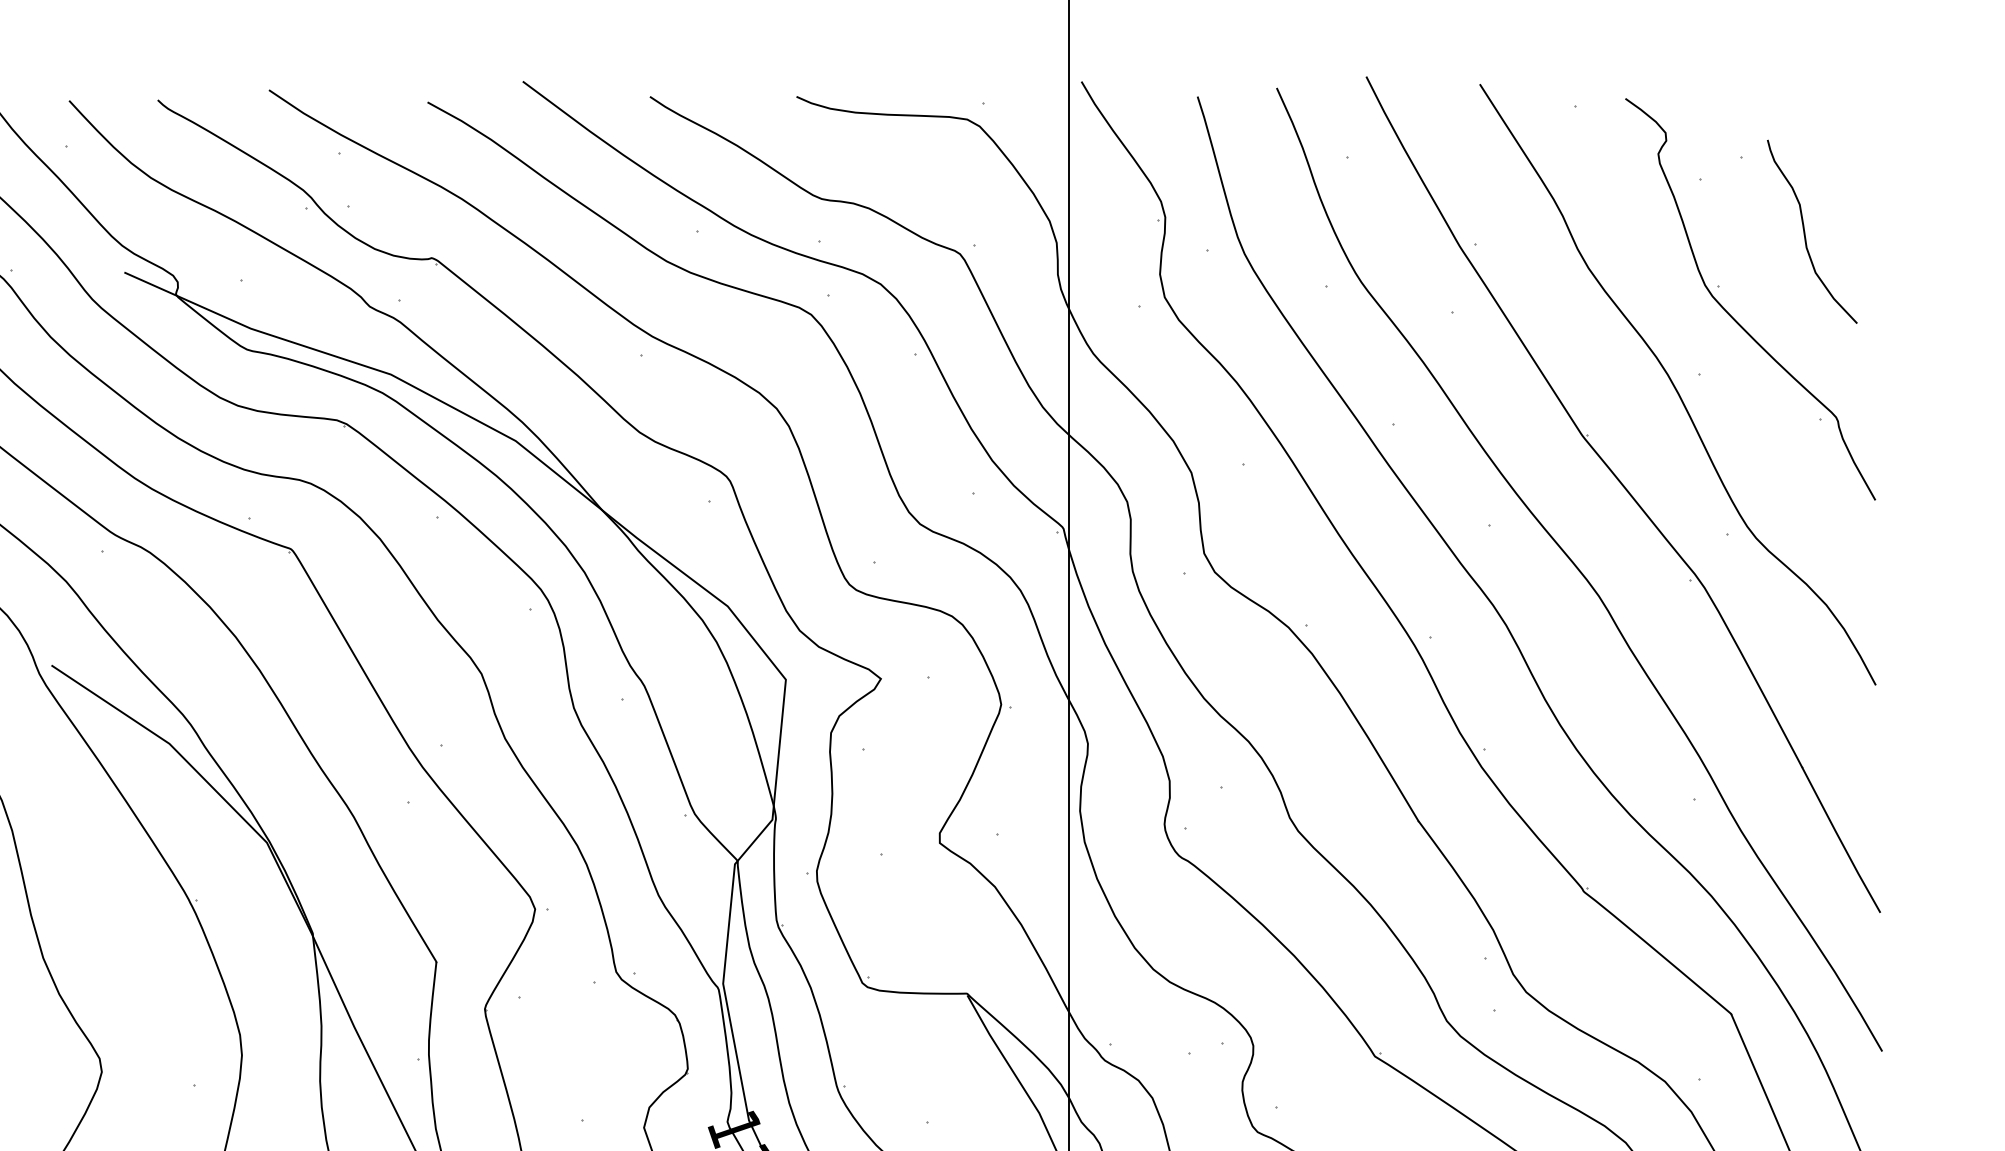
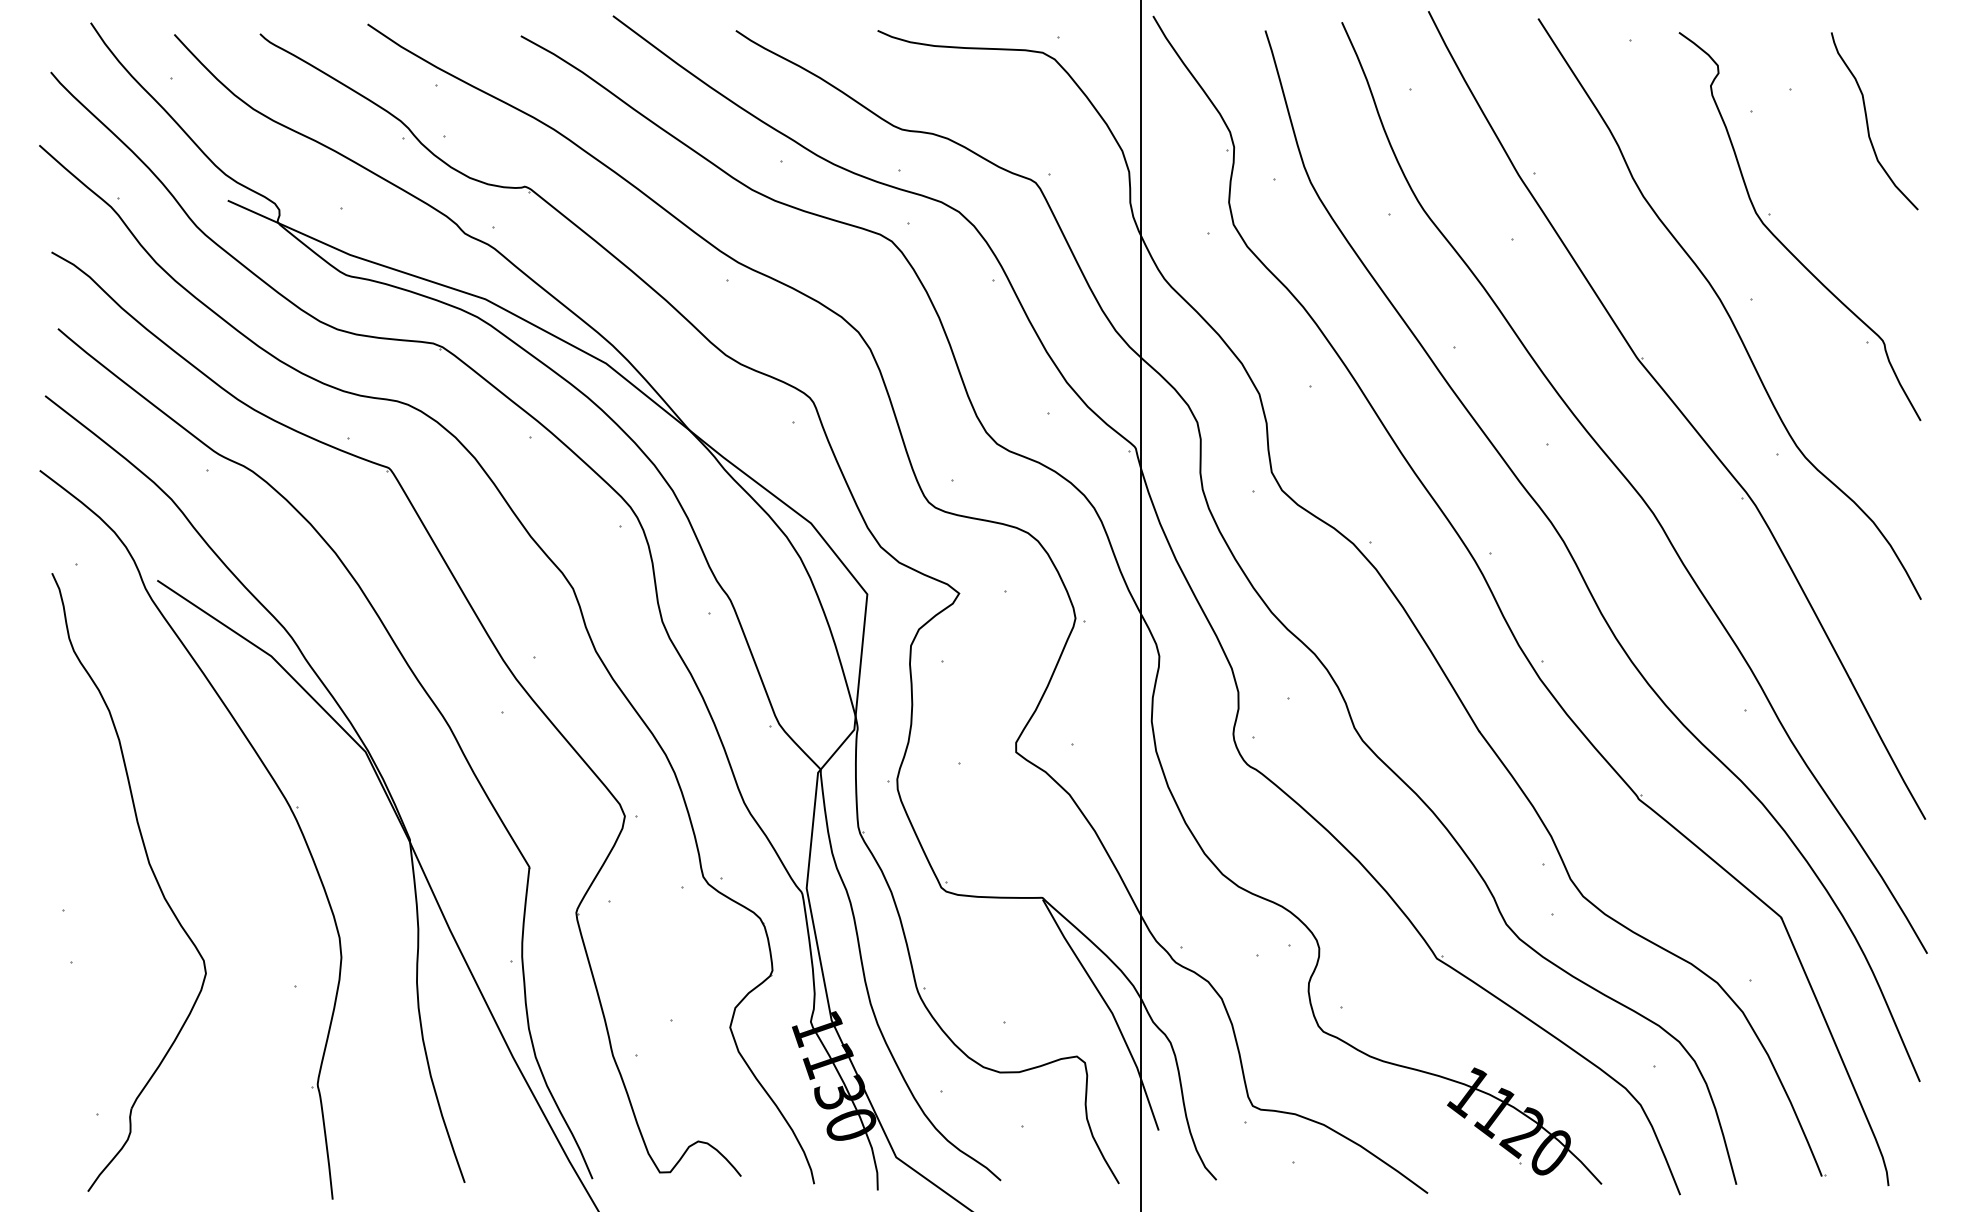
curve: (1805, 234) -> (1868, 123), moved

